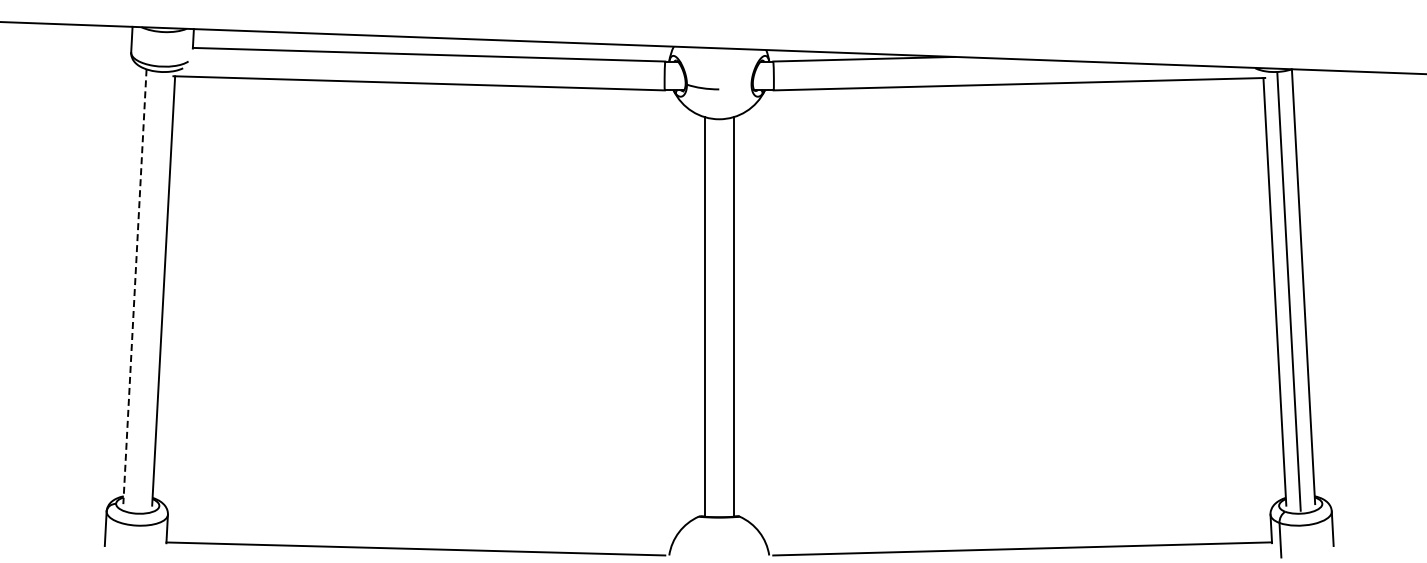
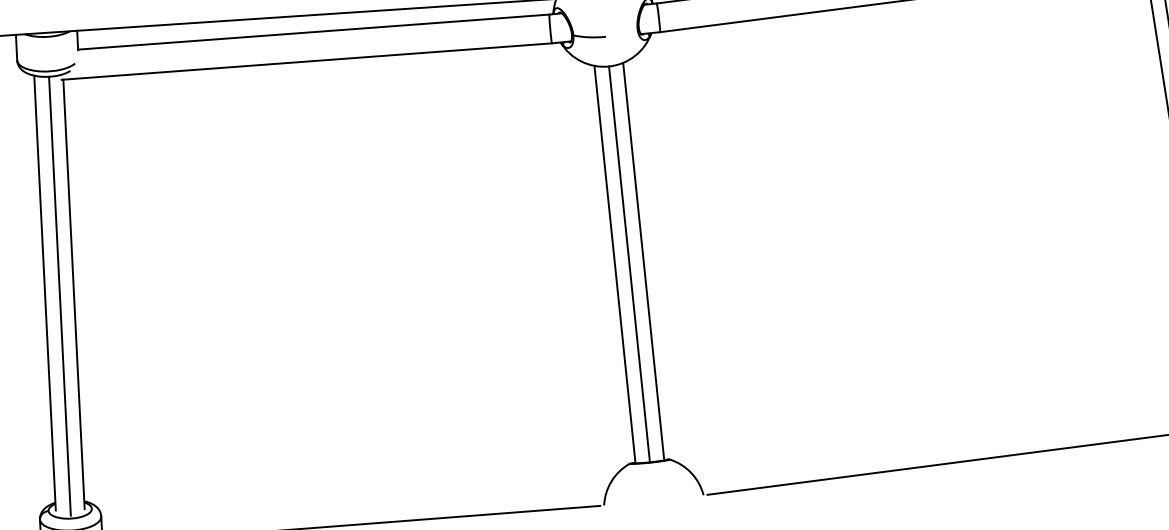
line: (134, 286) -> (44, 292), dashed -> solid
line: (149, 290) -> (59, 295), added
line: (719, 318) -> (629, 264), added

